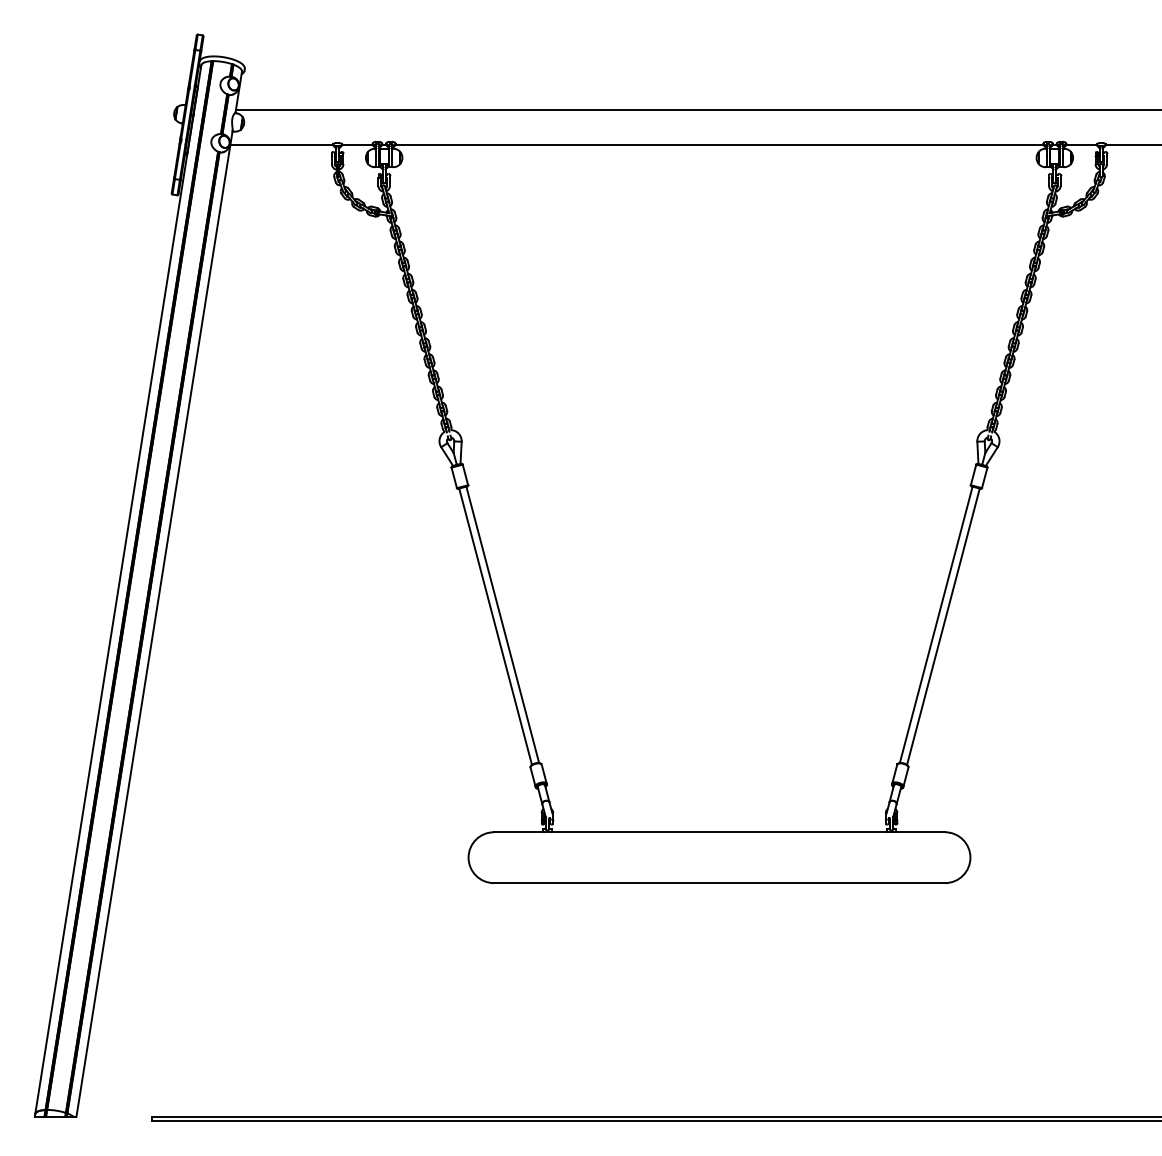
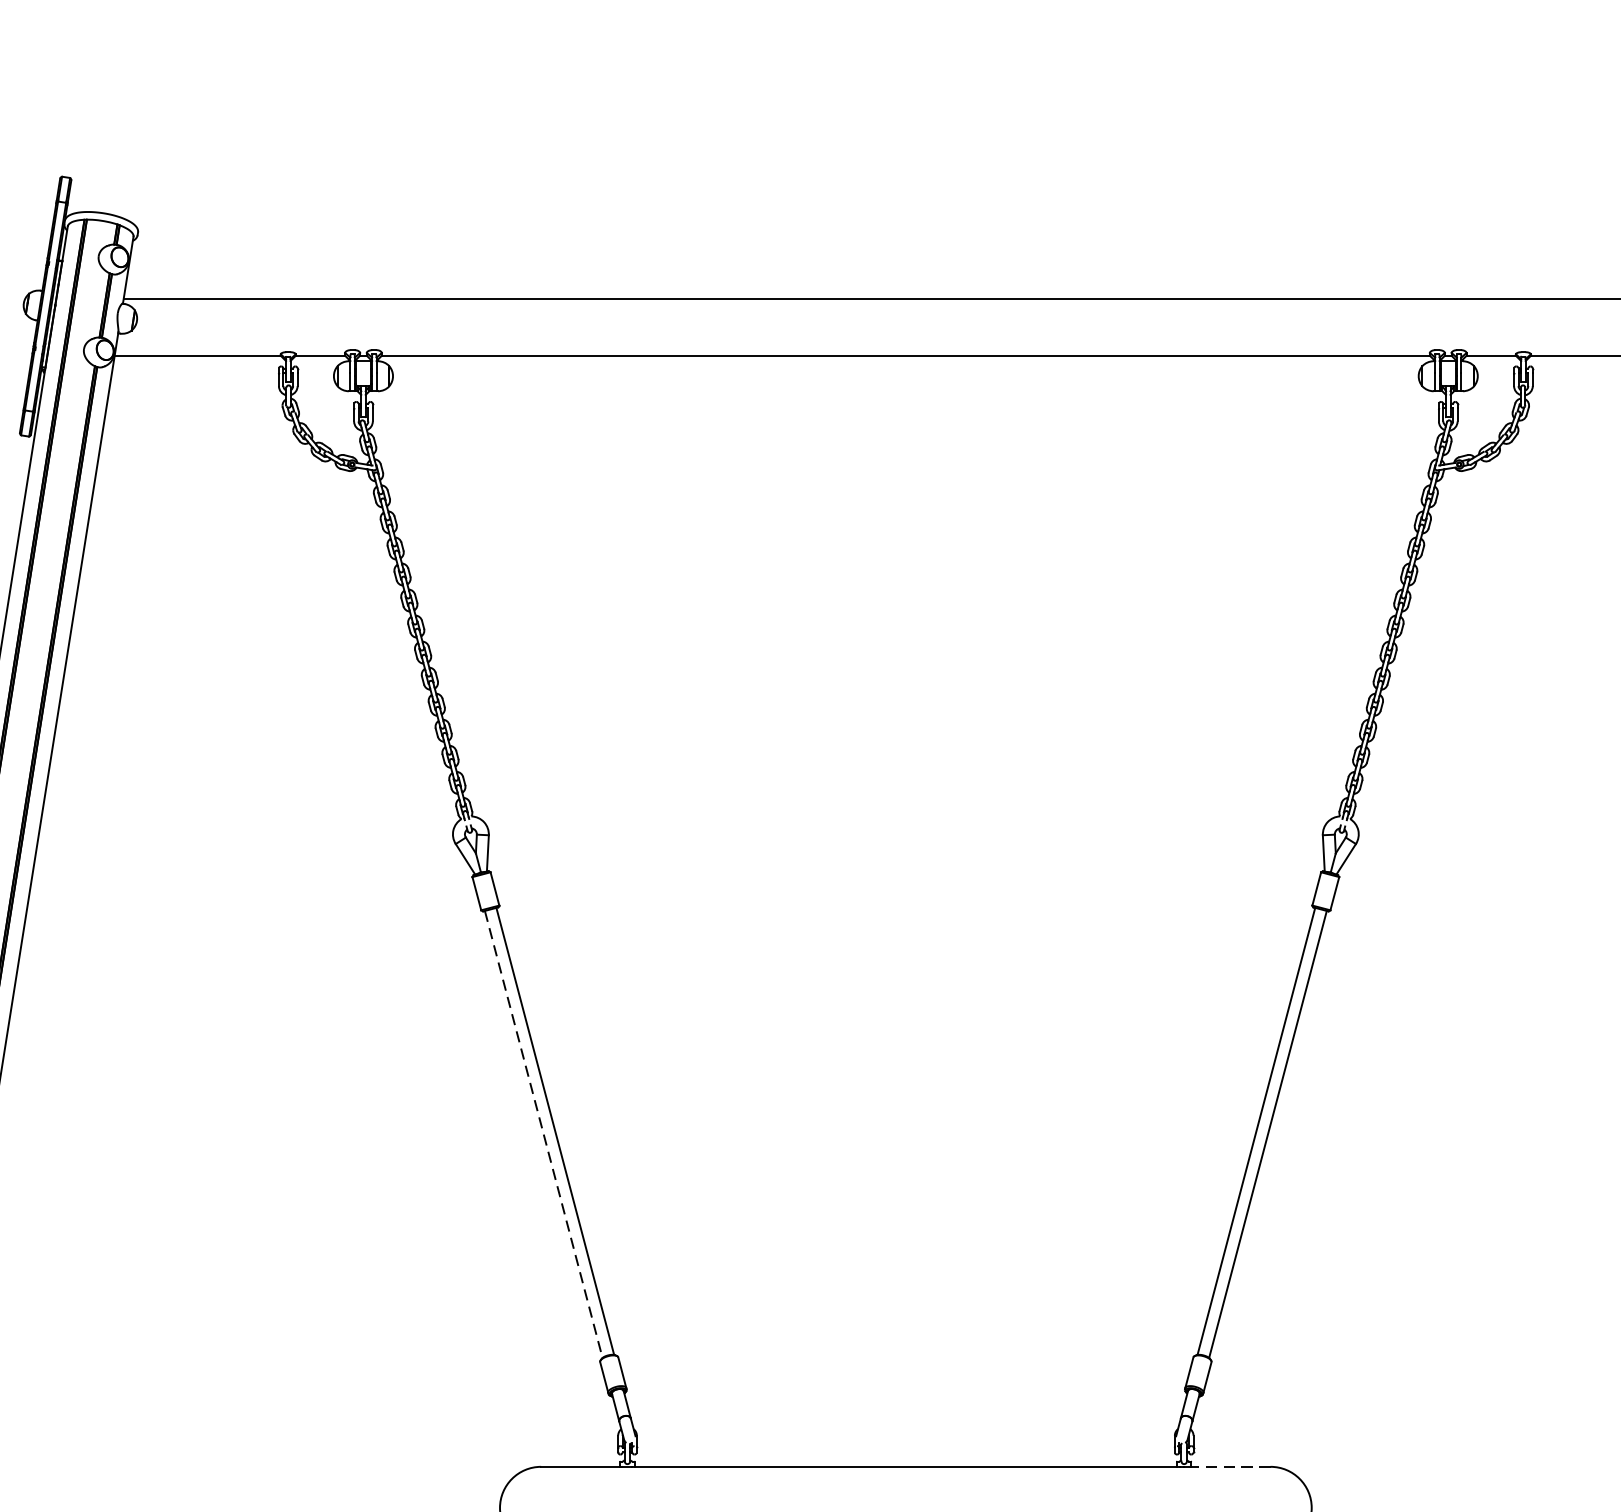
line: (495, 626) -> (543, 1134), solid -> dashed
line: (920, 832) -> (1230, 1467), solid -> dashed

